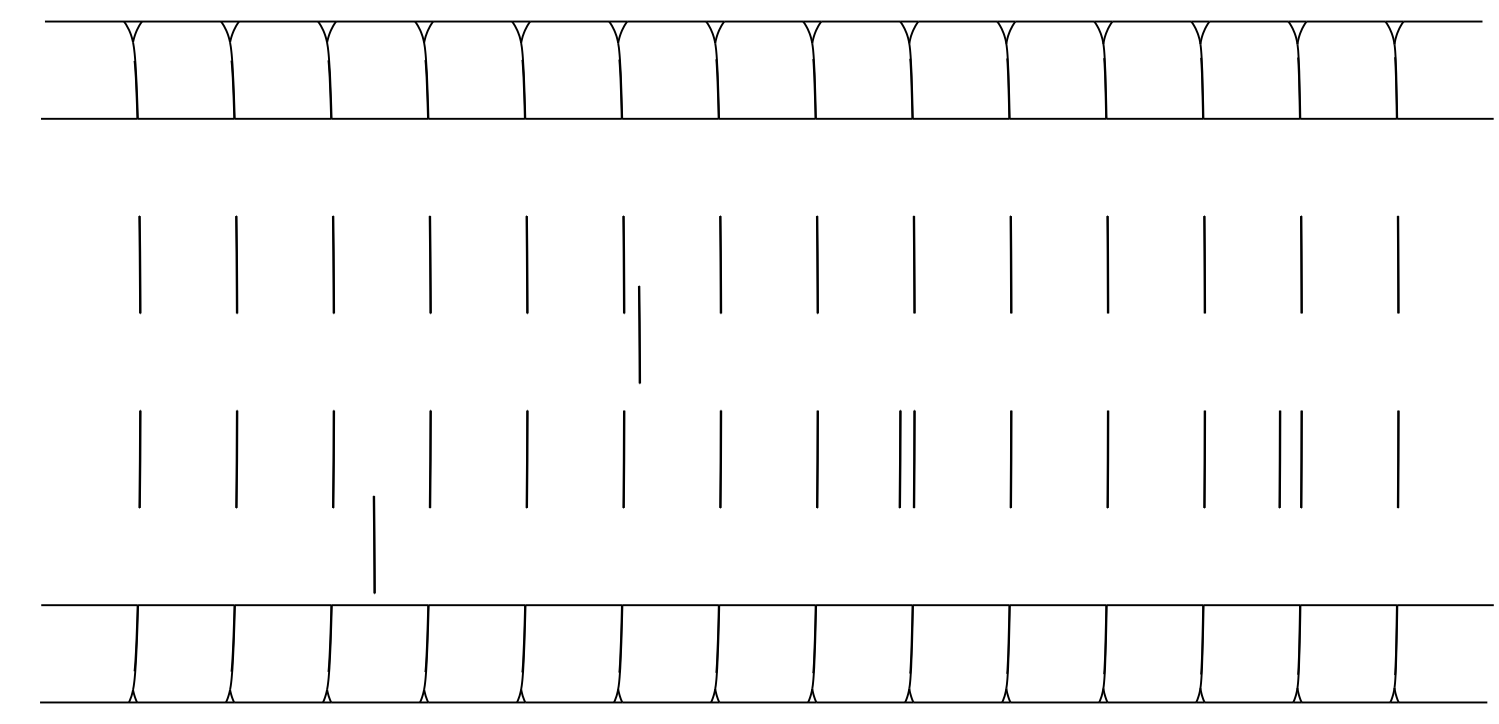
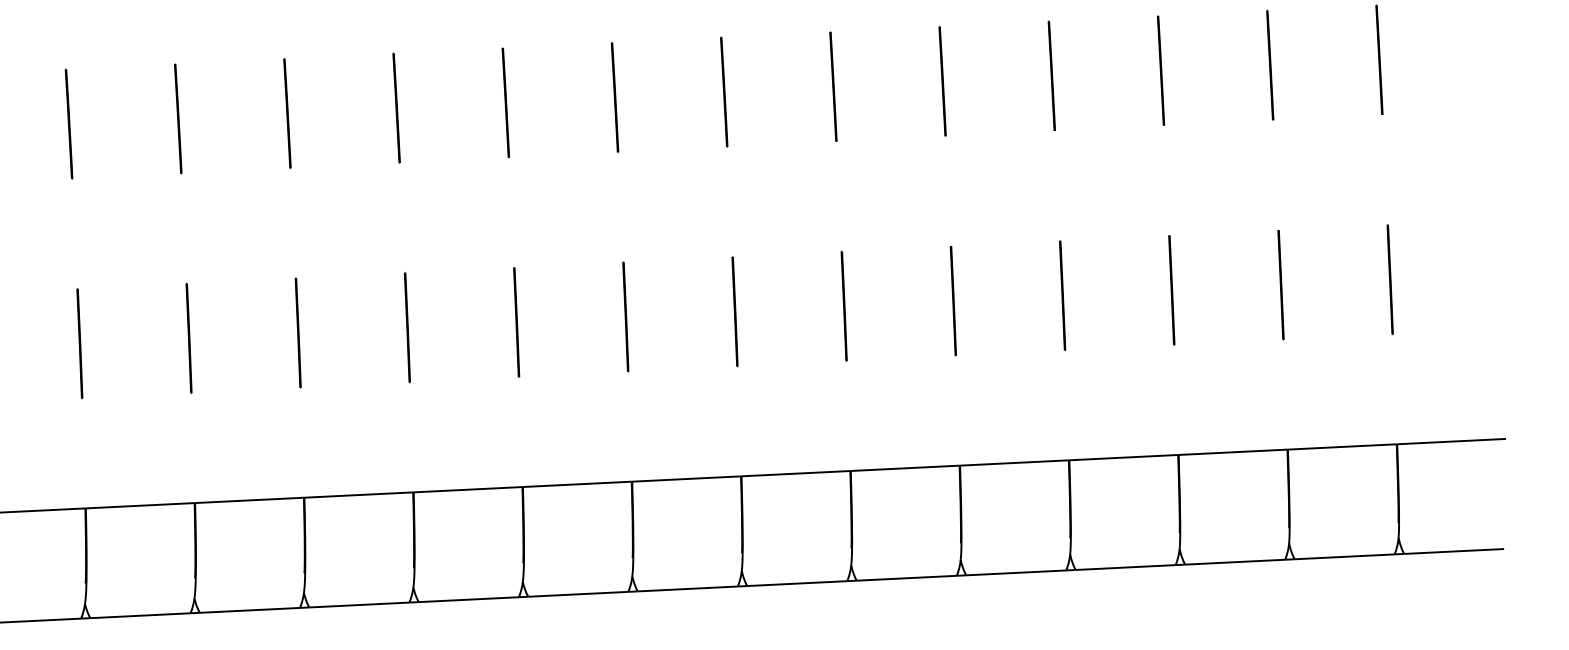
line: (639, 334) -> (527, 180), removed
line: (899, 458) -> (827, 306), removed
line: (1279, 459) -> (1256, 286), removed
line: (373, 544) -> (238, 432), removed

